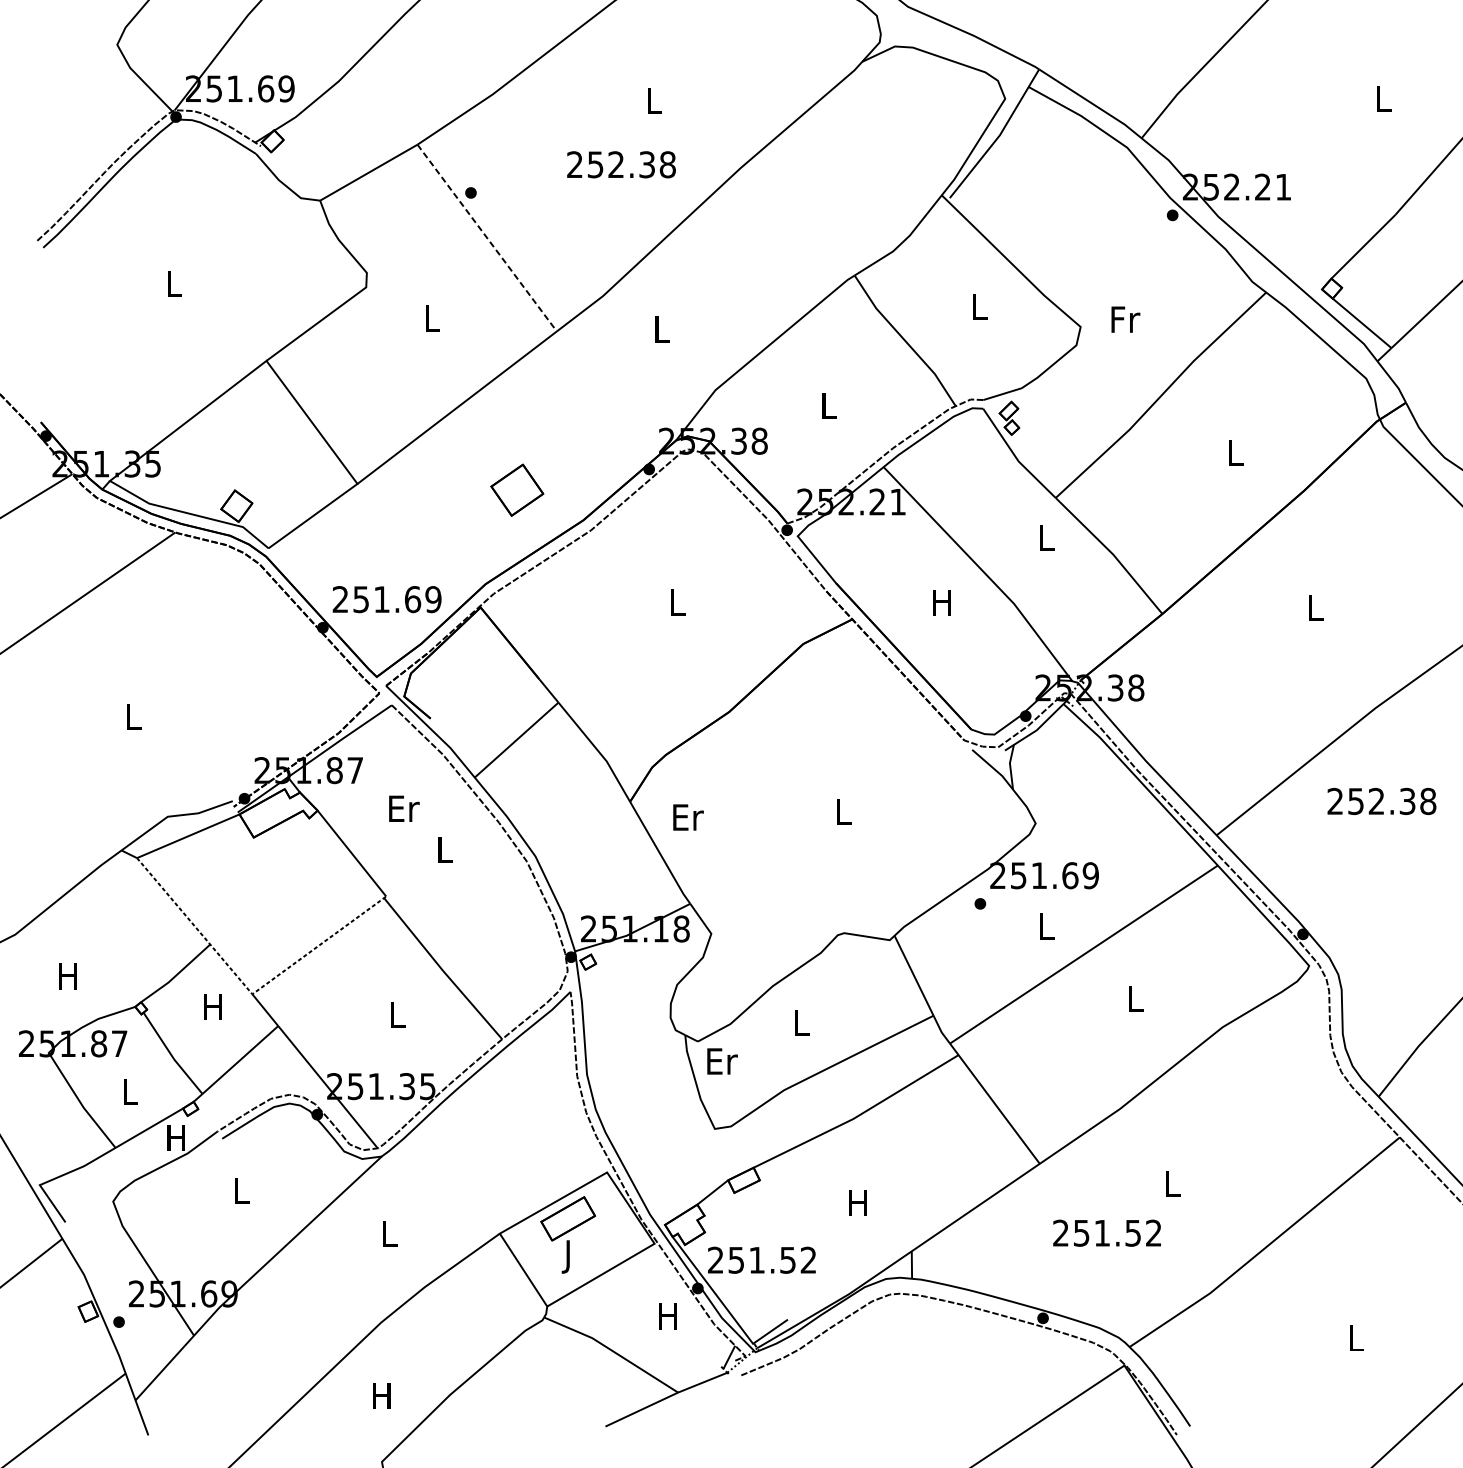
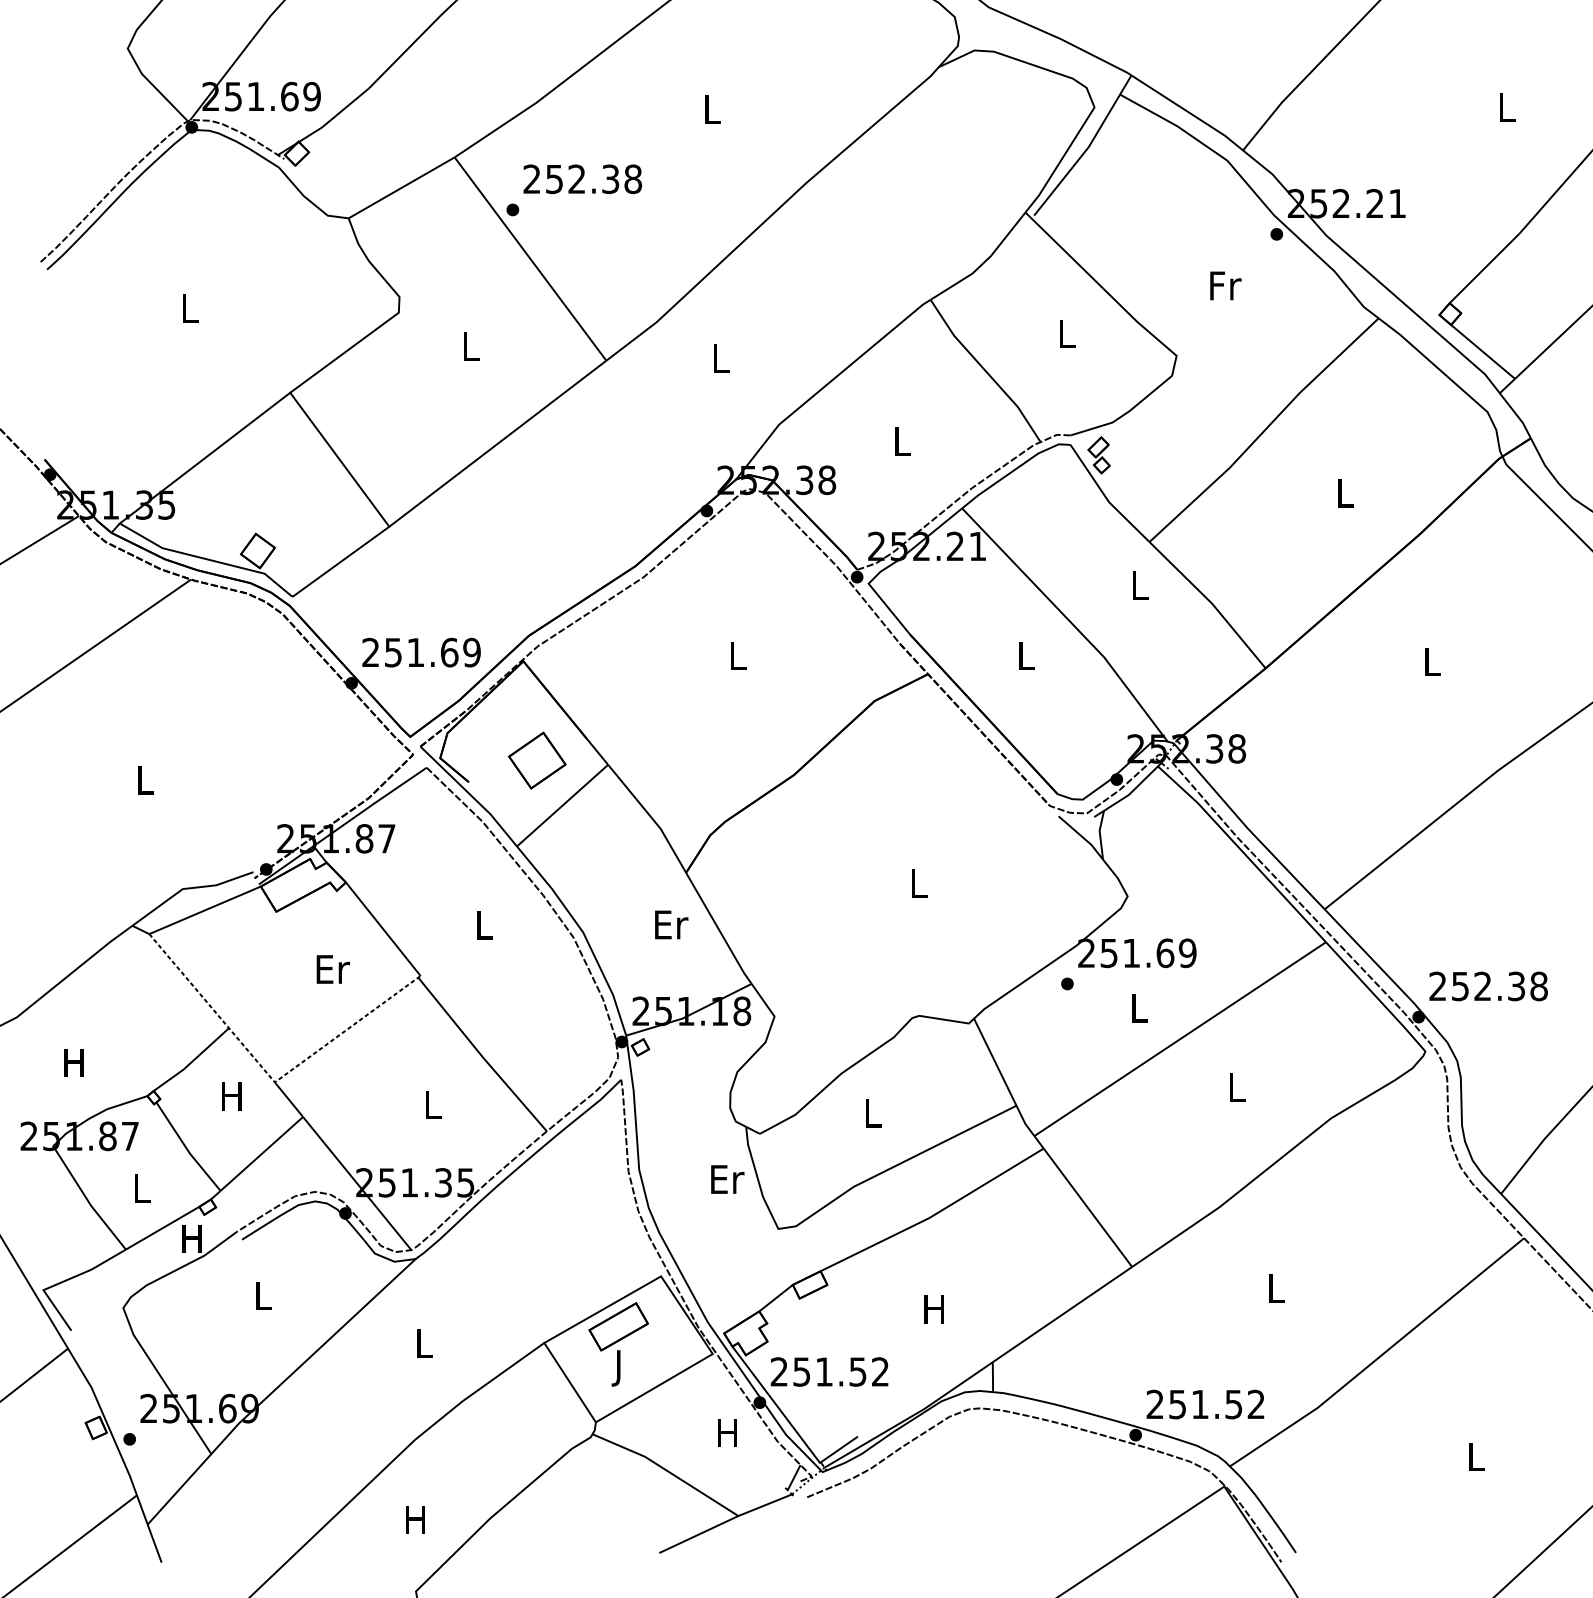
text: (621, 164) -> (582, 179), moved
line: (487, 238) -> (530, 259), dashed -> solid
text: (1125, 319) -> (1225, 285), moved
part: (517, 490) -> (537, 760), moved
text: (941, 602) -> (1025, 655), H -> L
text: (1381, 801) -> (1488, 986), moved
text: (403, 808) -> (332, 969), moved
text: (688, 817) -> (671, 924), moved
text: (722, 1061) -> (727, 1179), moved
text: (1107, 1233) -> (1205, 1404), moved

